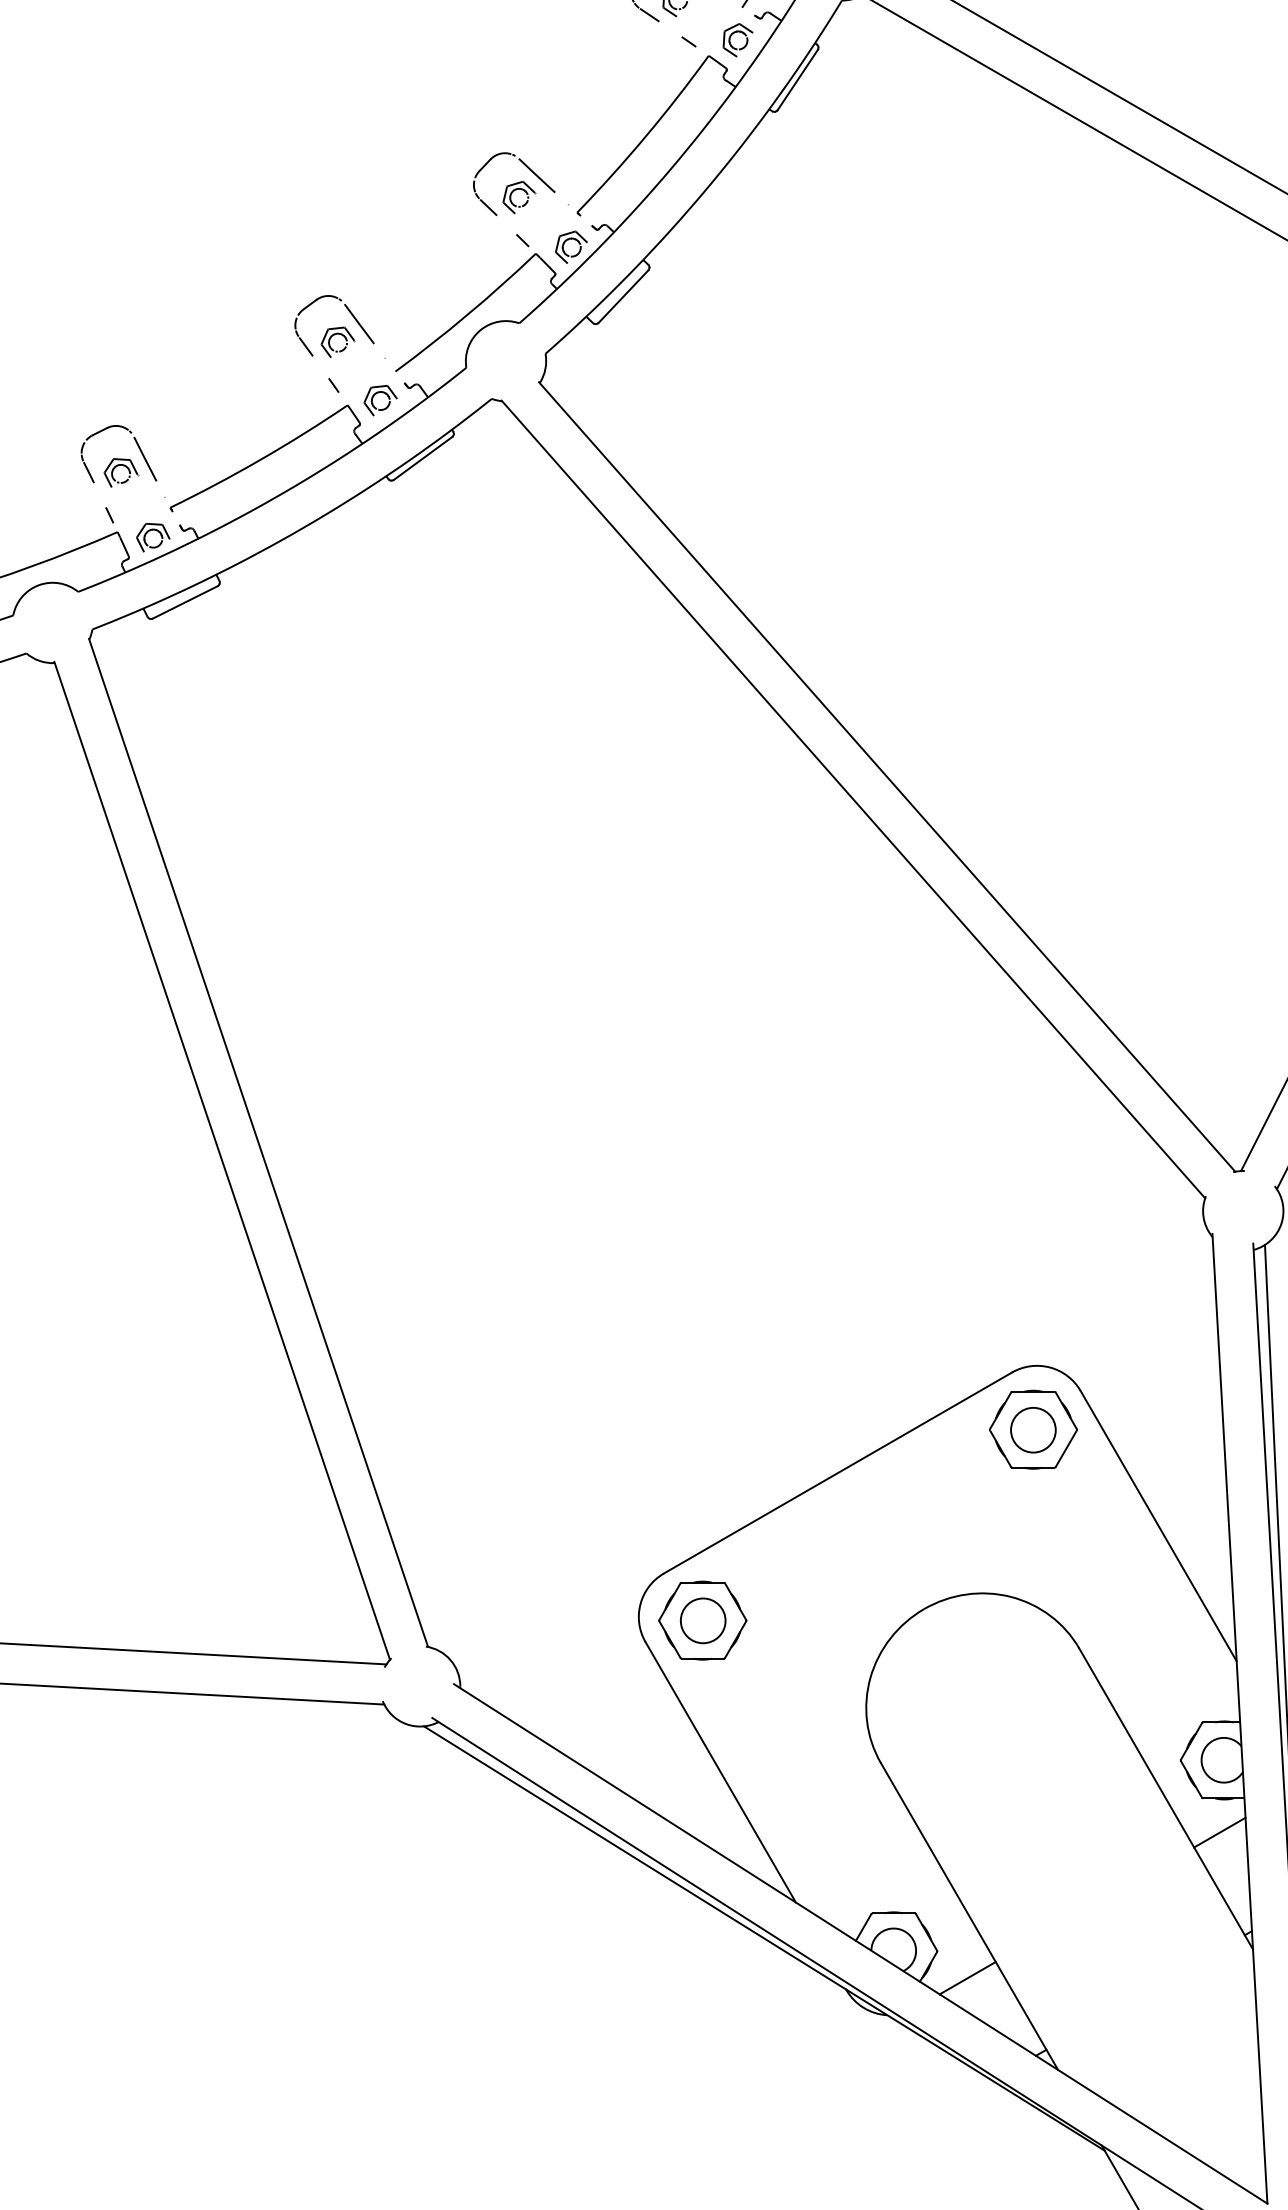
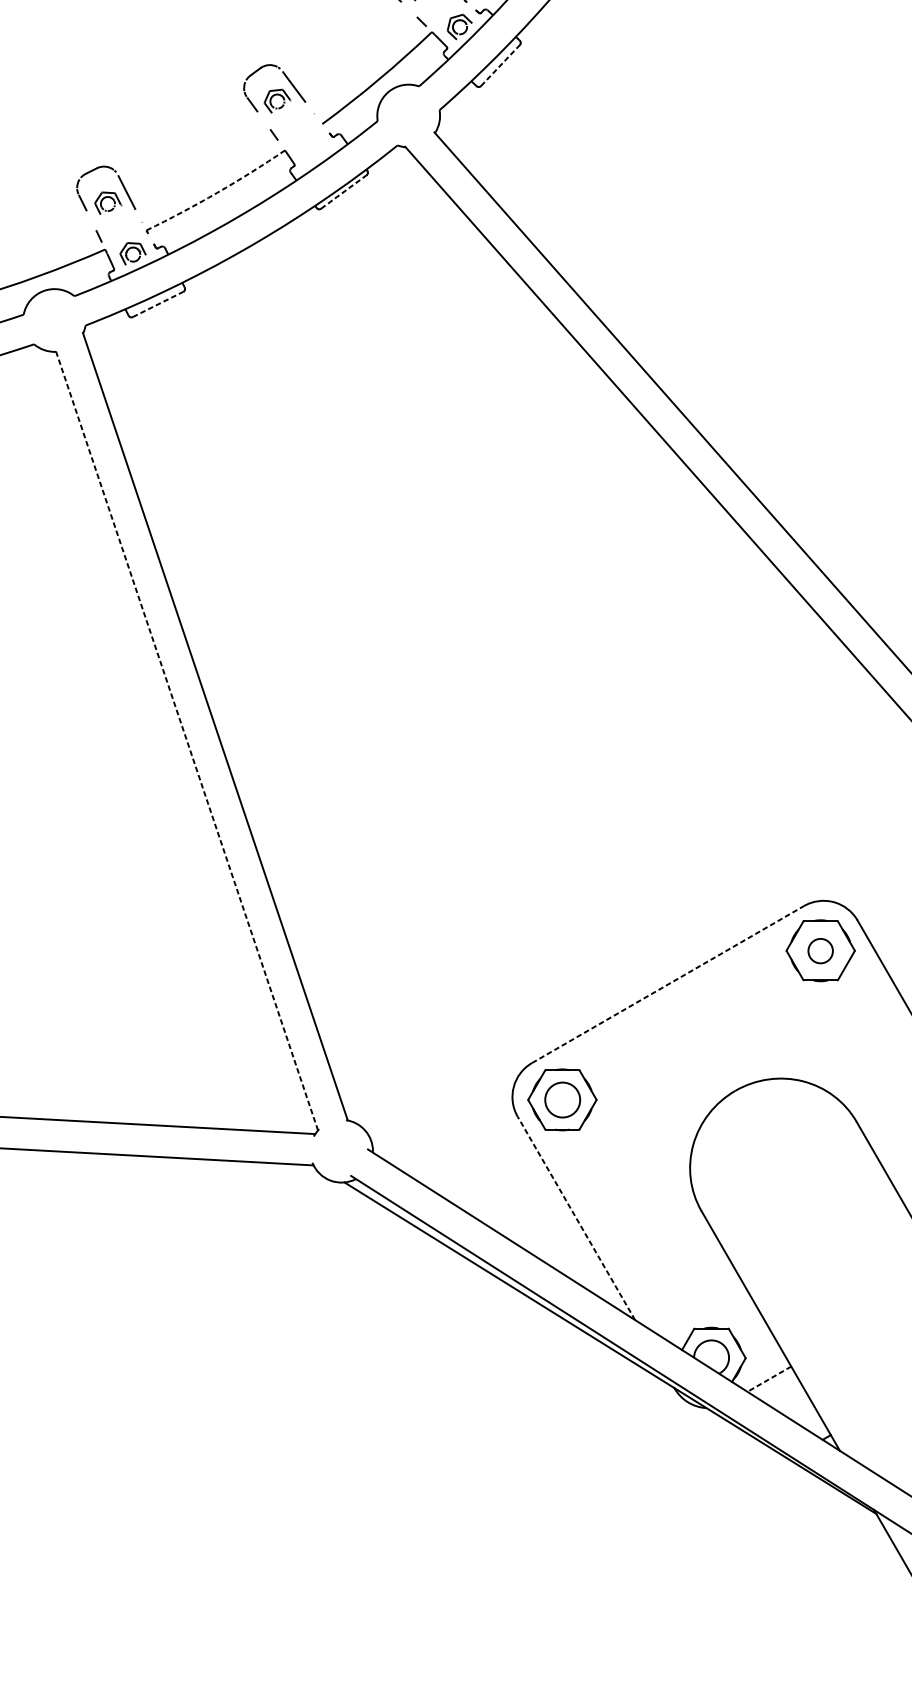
line: (623, 296) -> (500, 65), solid -> dashed
part: (379, 393) -> (309, 141), removed
line: (423, 458) -> (344, 192), solid -> dashed
arc: (260, 459) -> (216, 192), solid -> dashed
line: (185, 602) -> (158, 304), solid -> dashed
line: (222, 1160) -> (187, 740), solid -> dashed
circle: (1033, 1429) -> (820, 950), size x0.7
line: (837, 1473) -> (667, 984), solid -> dashed
line: (720, 1771) -> (576, 1217), solid -> dashed
line: (967, 1978) -> (769, 1379), solid -> dashed

